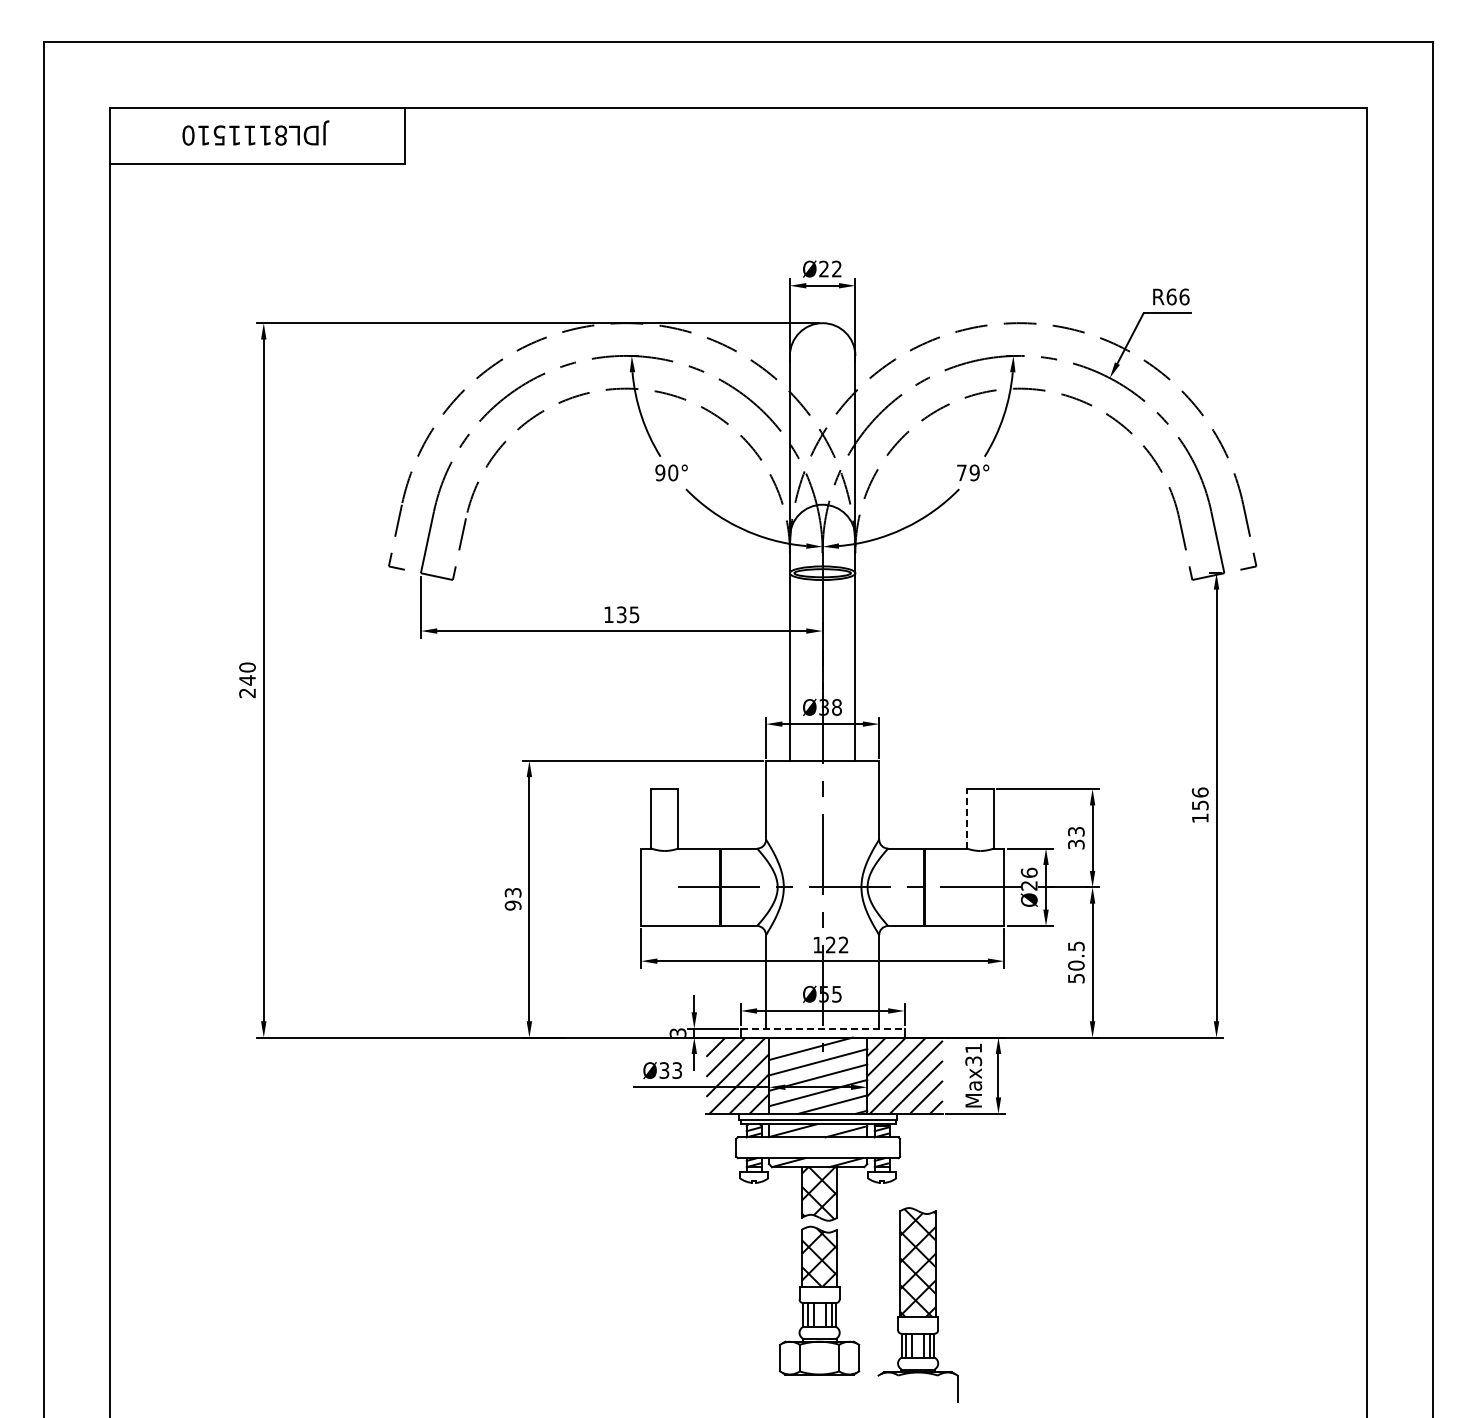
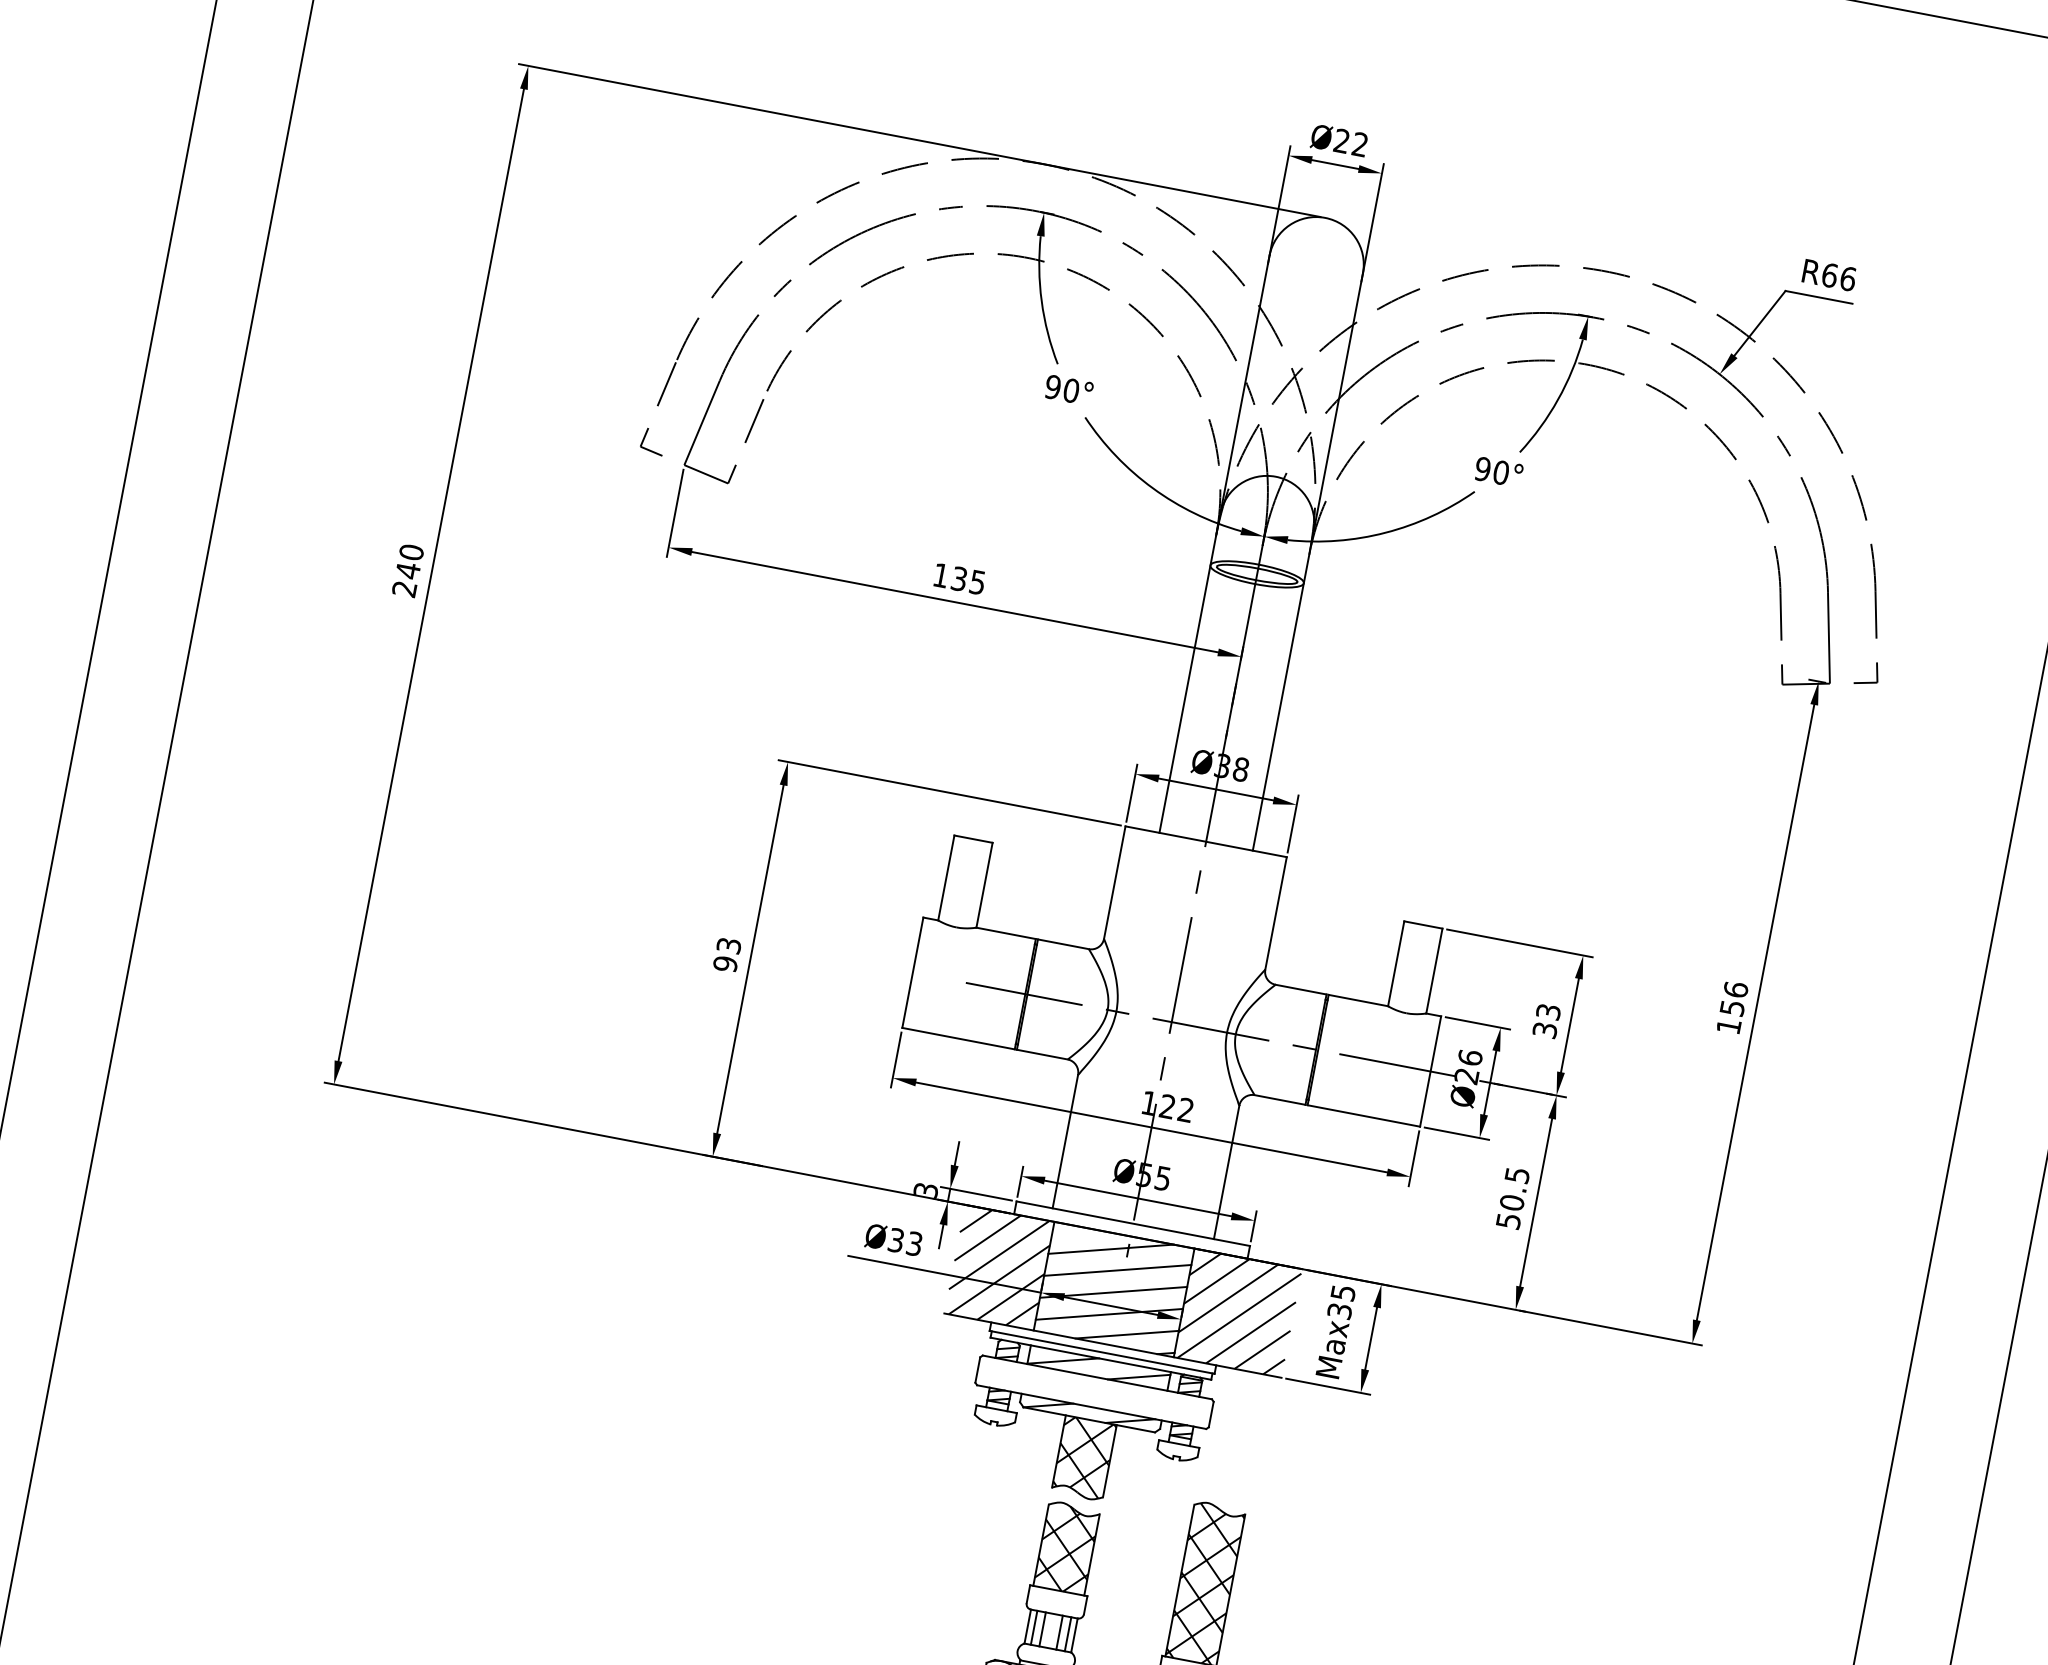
text: (967, 472) -> (1491, 470), 79° -> 90°
line: (967, 818) -> (1396, 963), dashed -> solid
line: (822, 1028) -> (1133, 1223), dashed -> solid
text: (973, 1048) -> (1342, 1292), Max31 -> Max35

